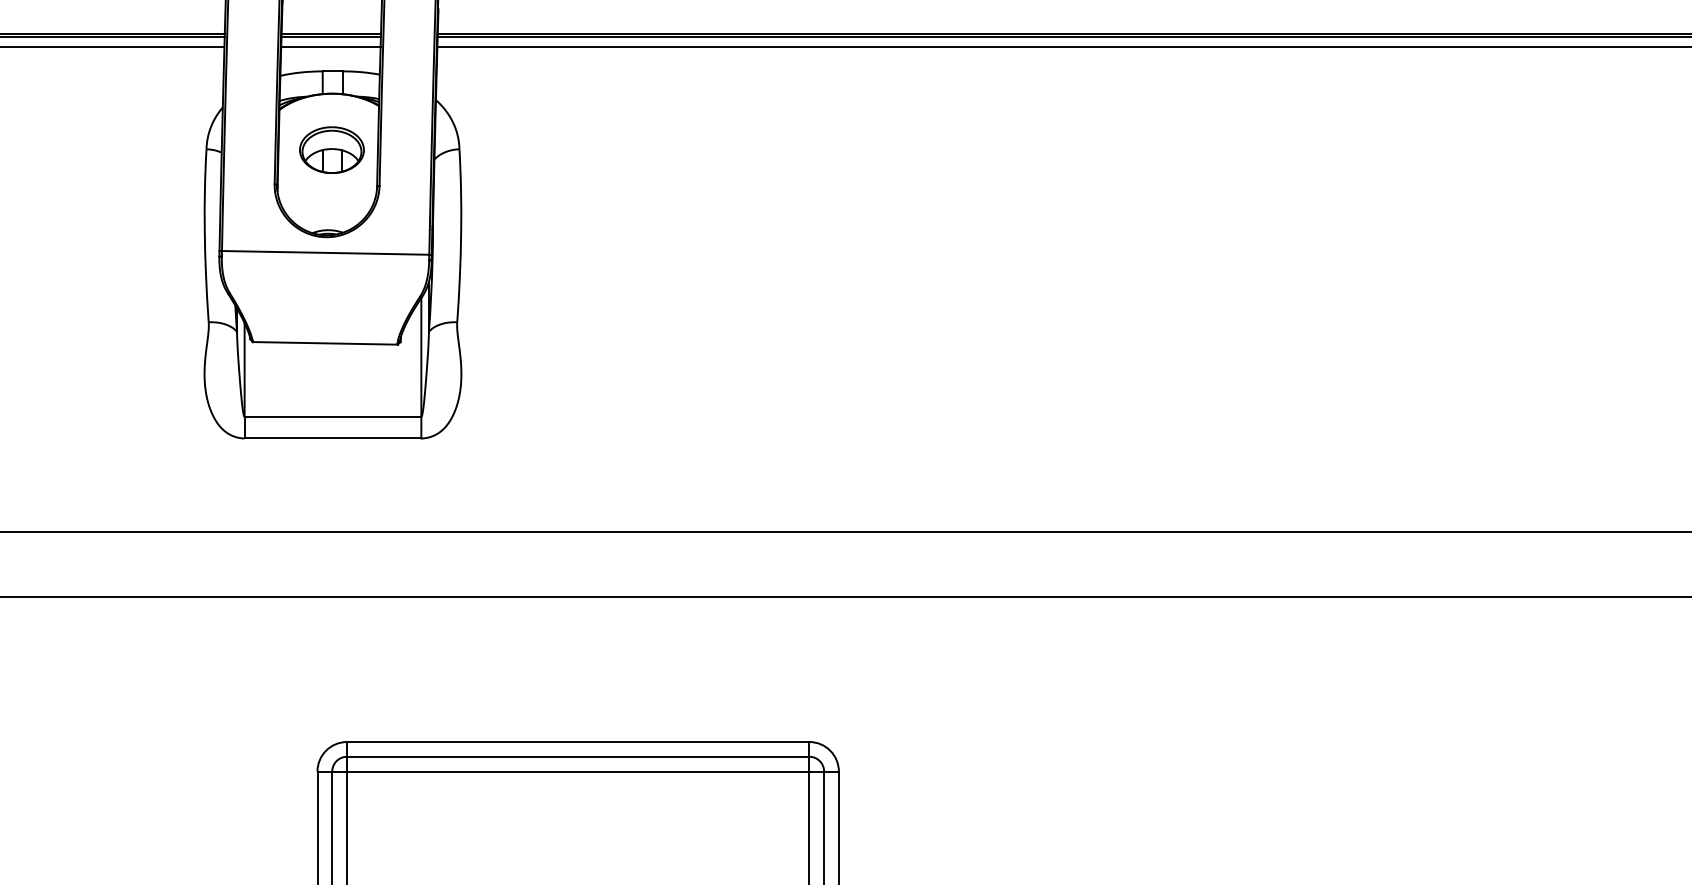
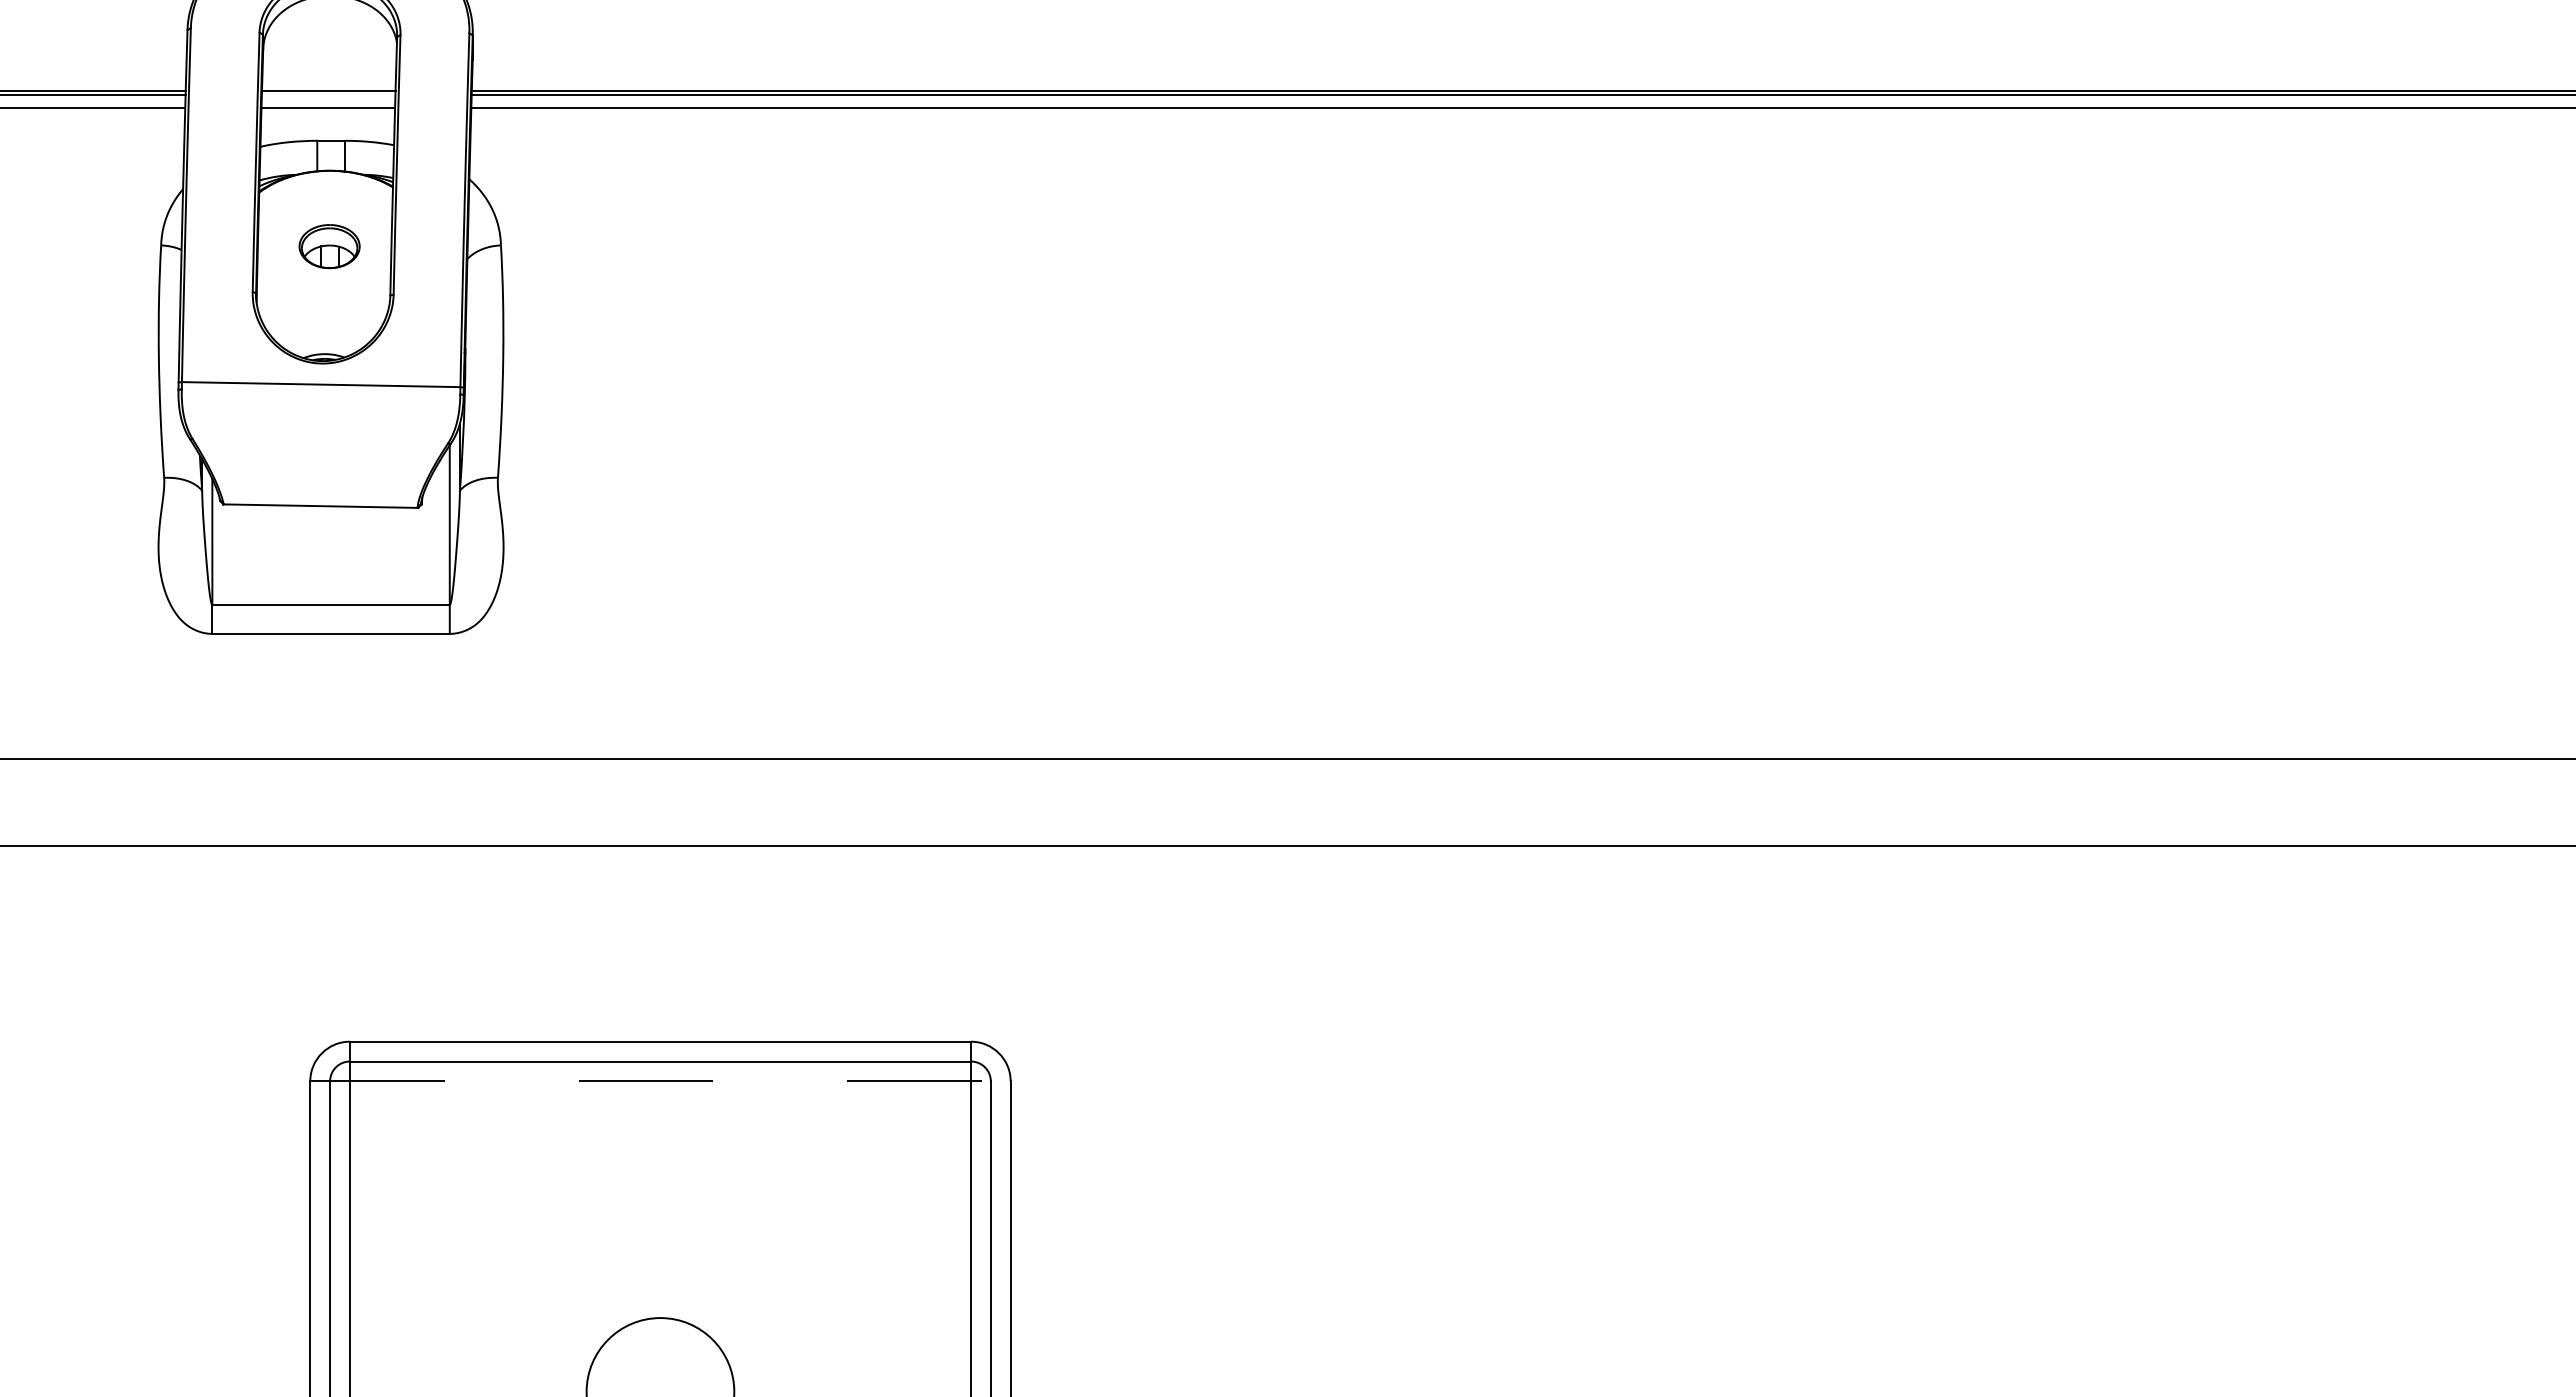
line: (331, 36) -> (328, 94), removed
part: (331, 150) -> (329, 246), size x0.7
line: (578, 771) -> (660, 1081), solid -> dashed

